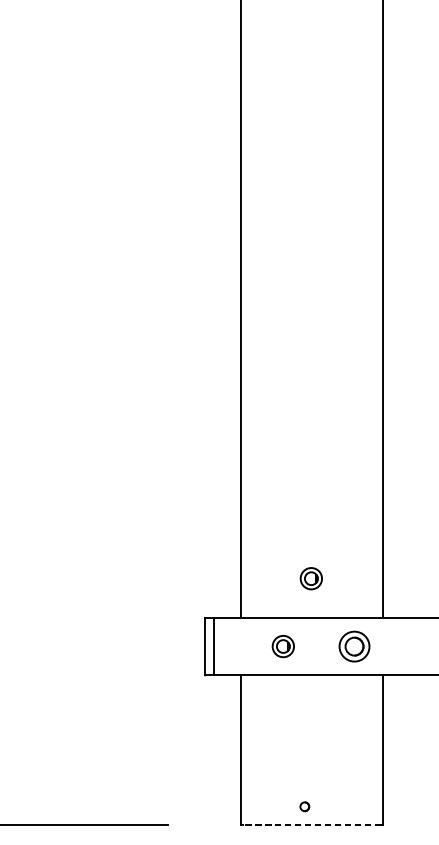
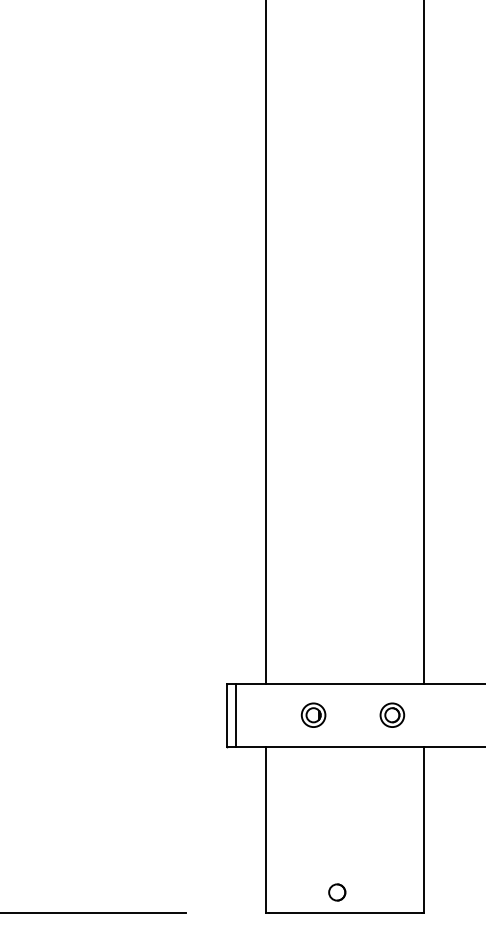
part: (311, 578) -> (344, 639), removed
part: (354, 645) -> (392, 714), size x0.71
circle: (304, 806) -> (337, 892), size x1.67
line: (311, 824) -> (344, 912), dashed -> solid

